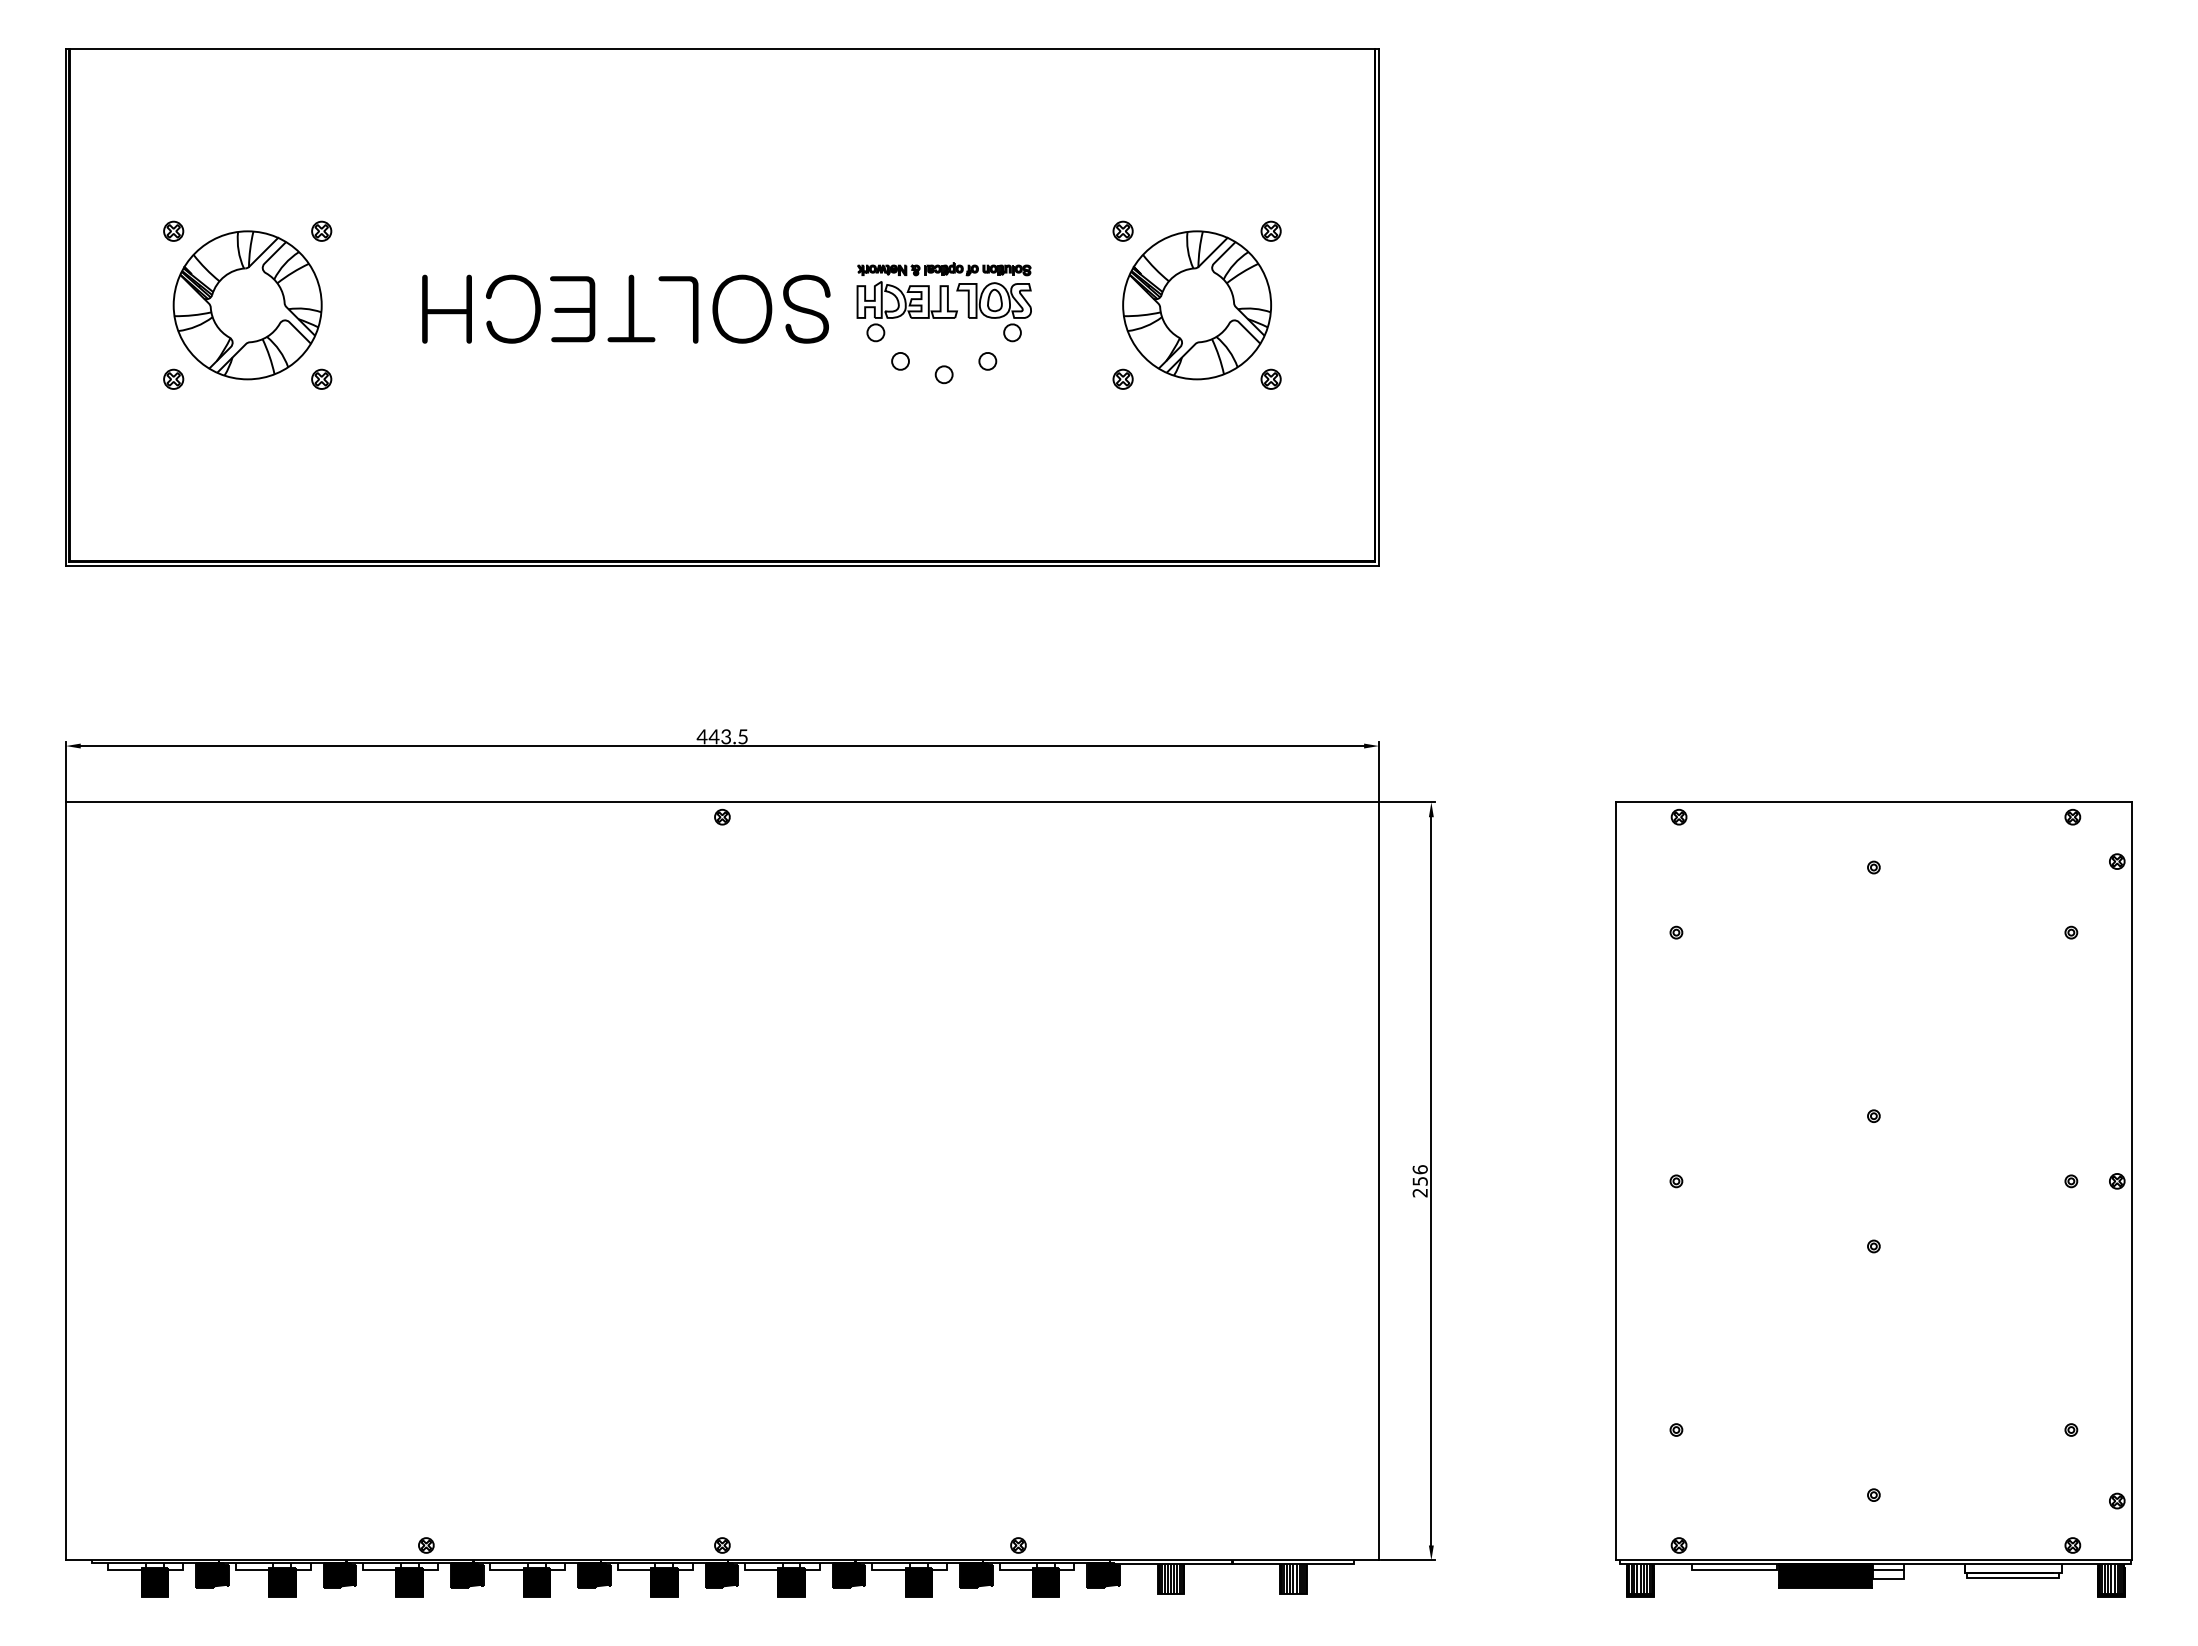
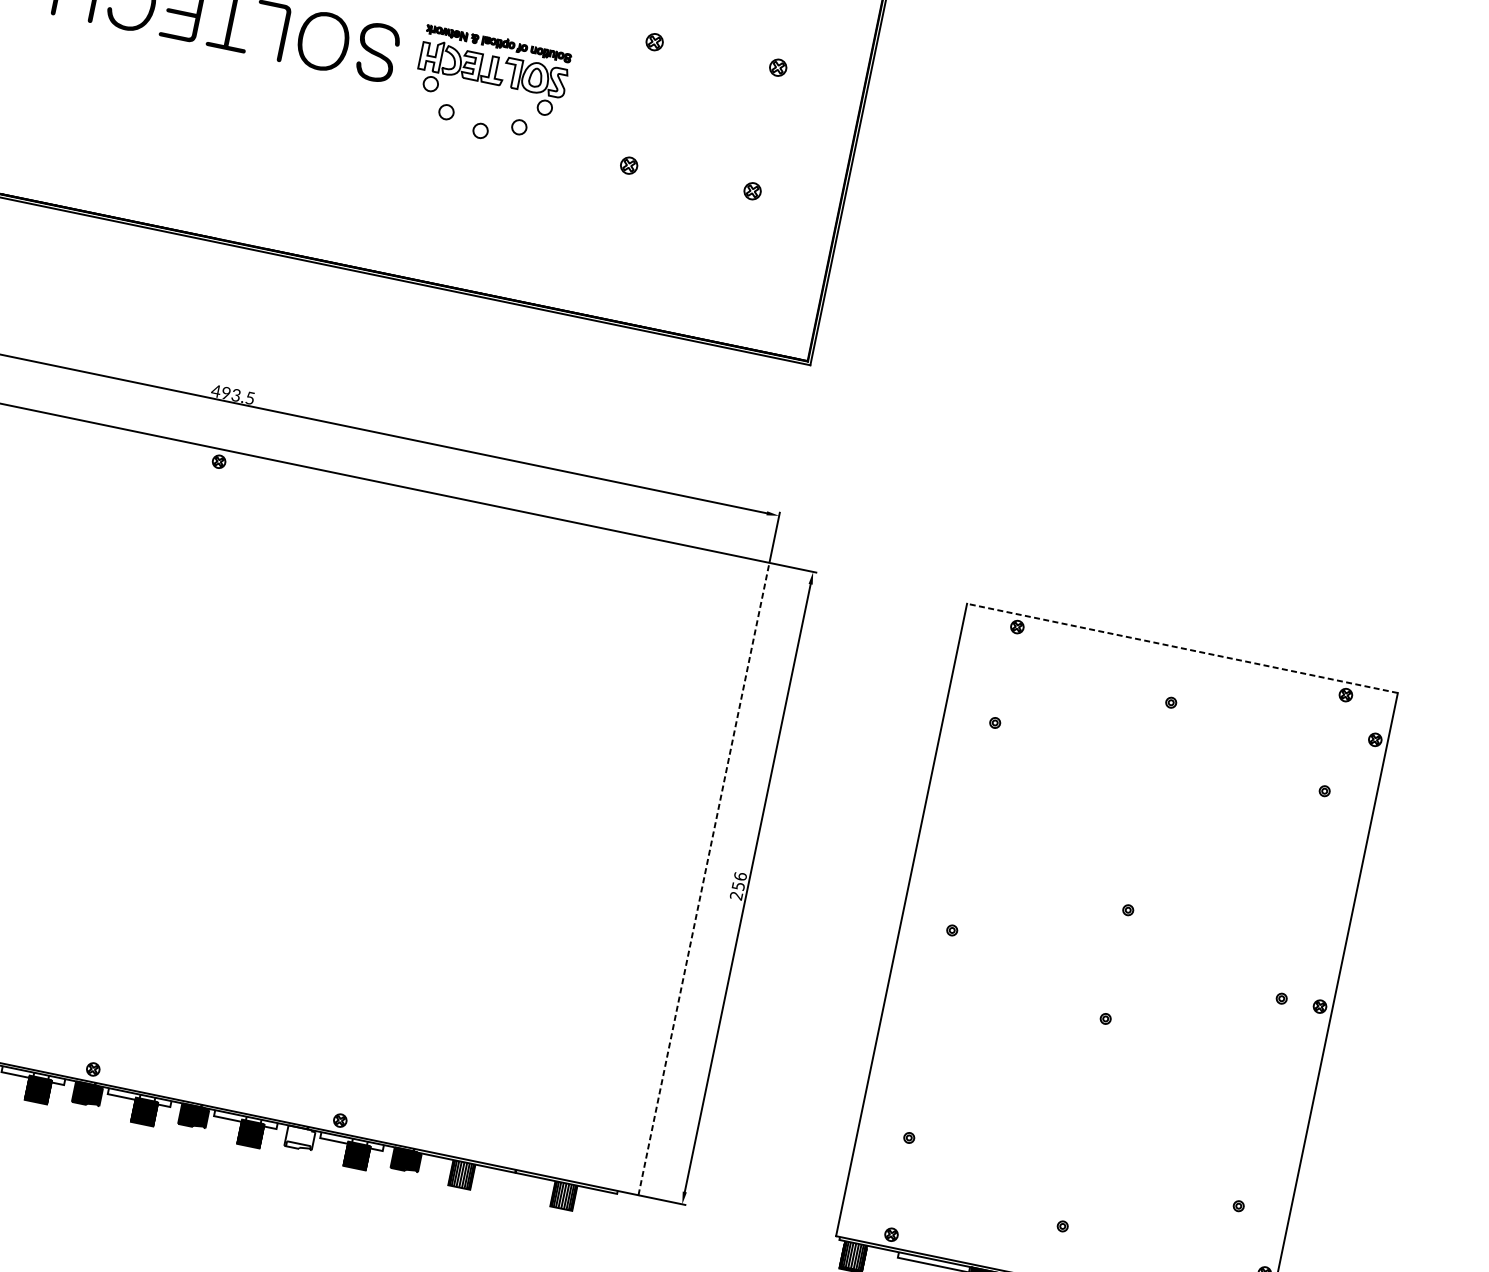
part: (1196, 305) -> (703, 116), removed
text: (713, 736) -> (225, 392), 443.5 -> 493.5
line: (1873, 802) -> (1182, 648), solid -> dashed
line: (1378, 1181) -> (703, 879), solid -> dashed
fill: (976, 1575) -> (300, 1138), removed

